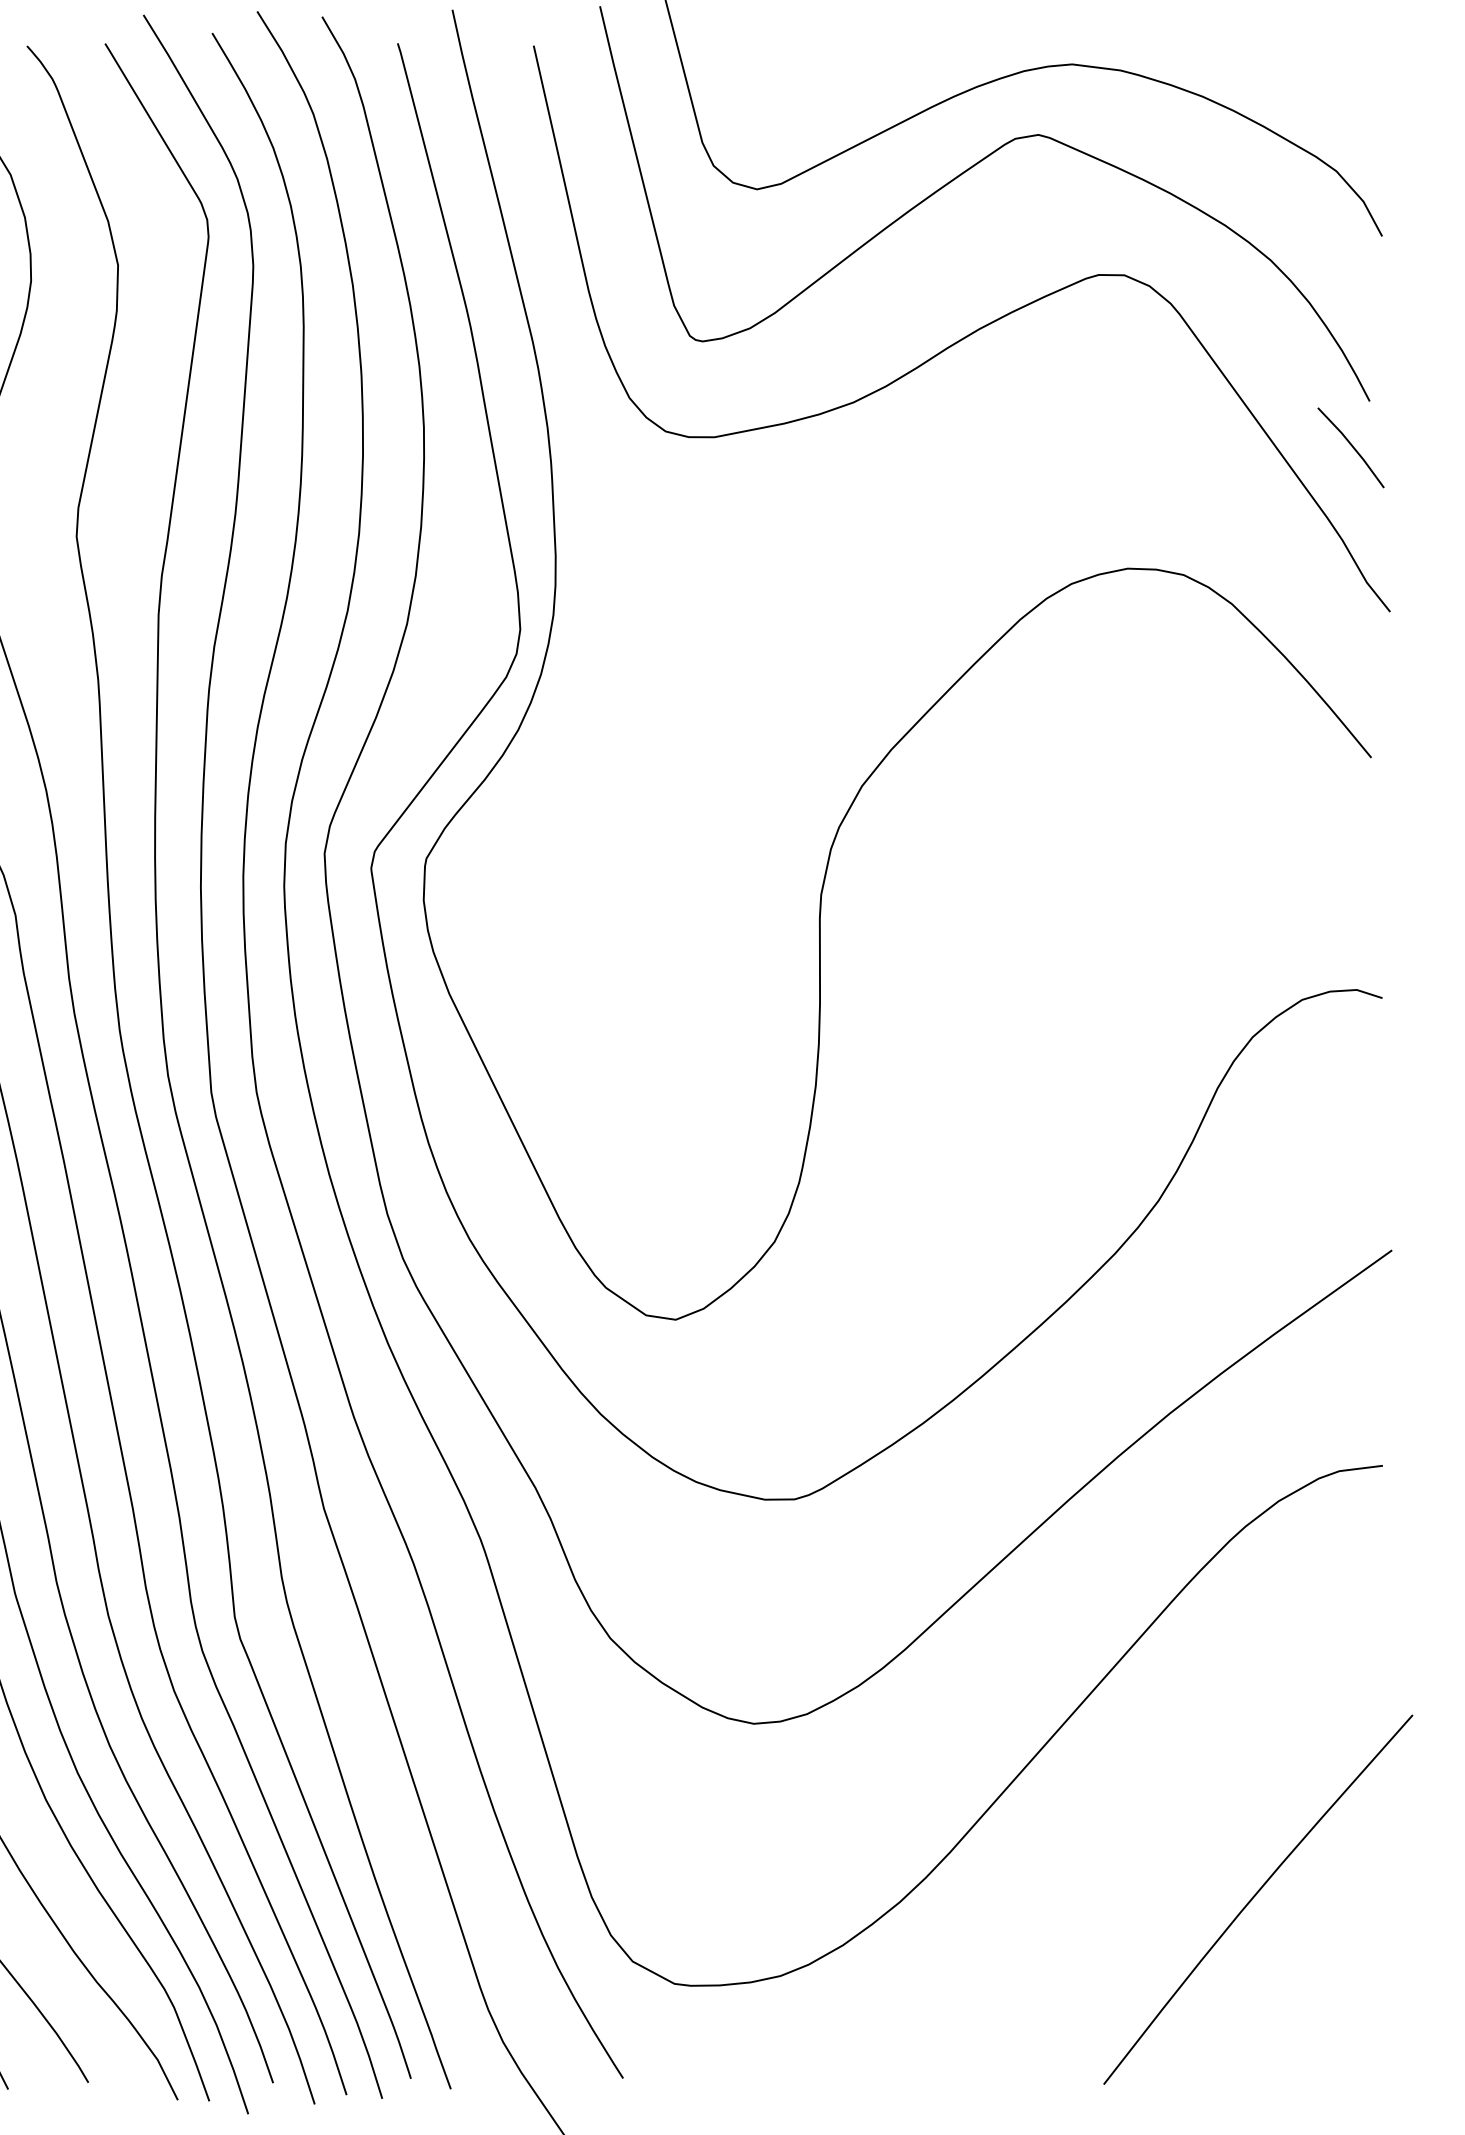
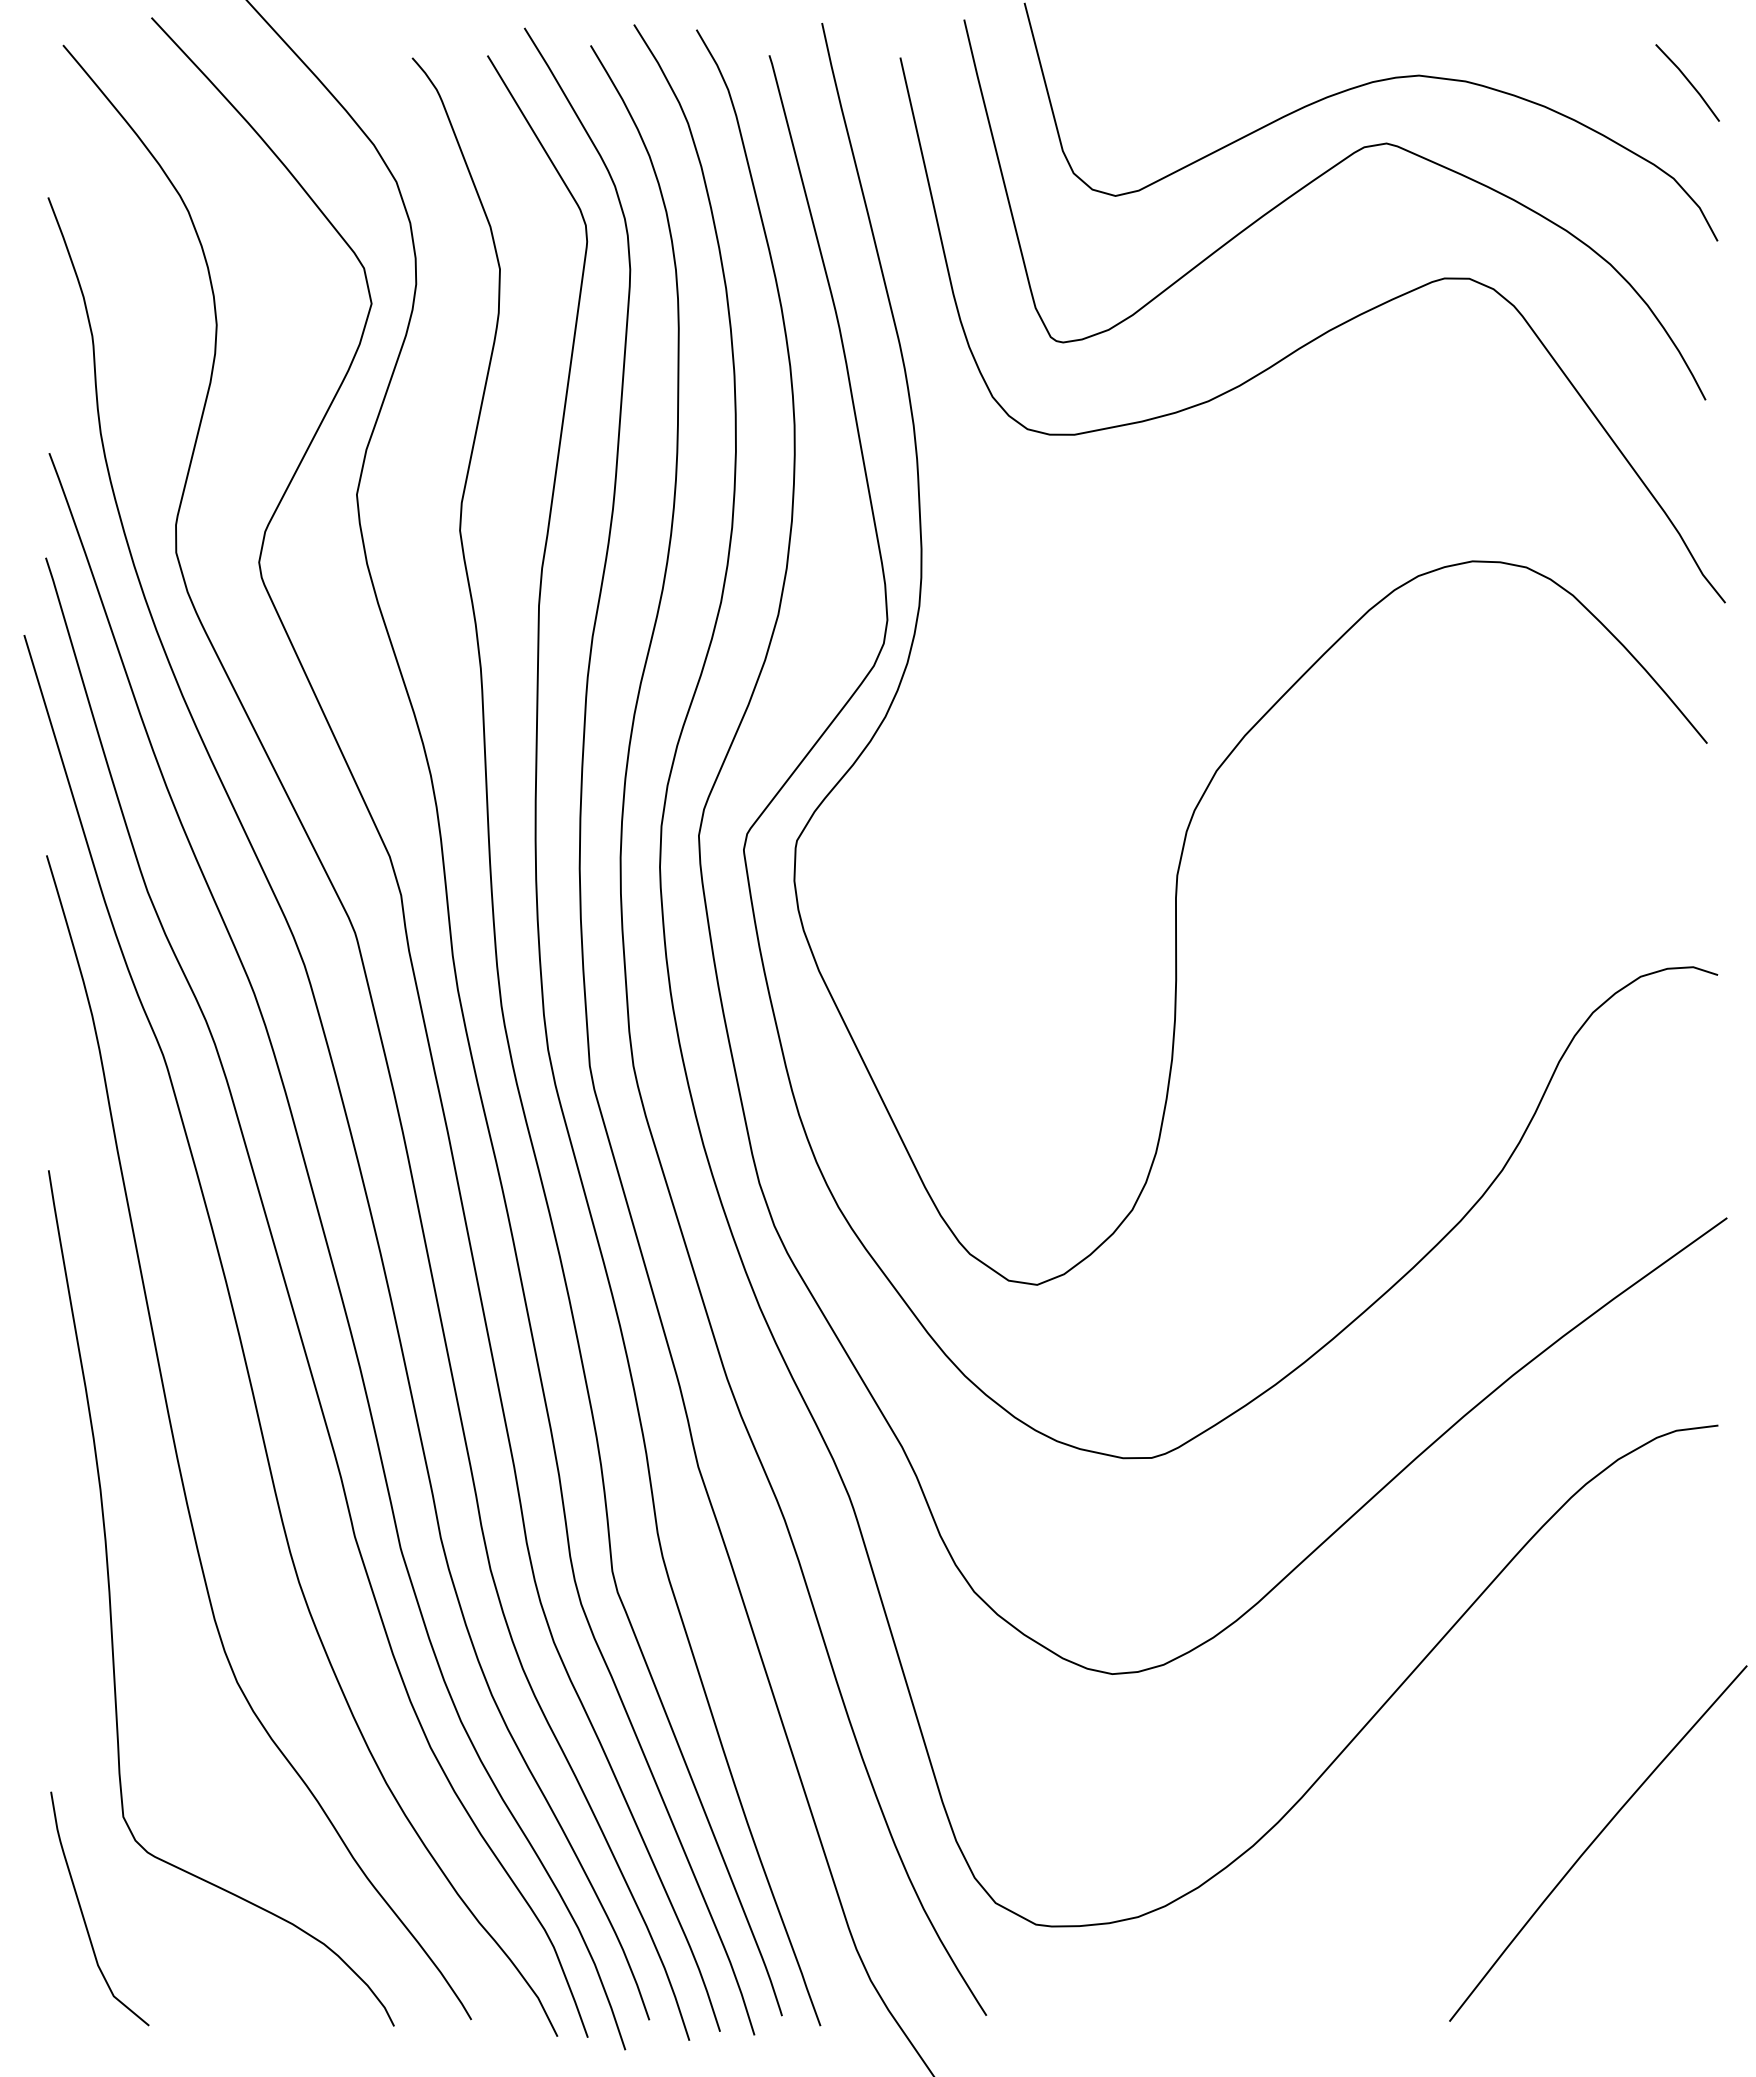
line: (1350, 446) -> (1687, 81), moved

